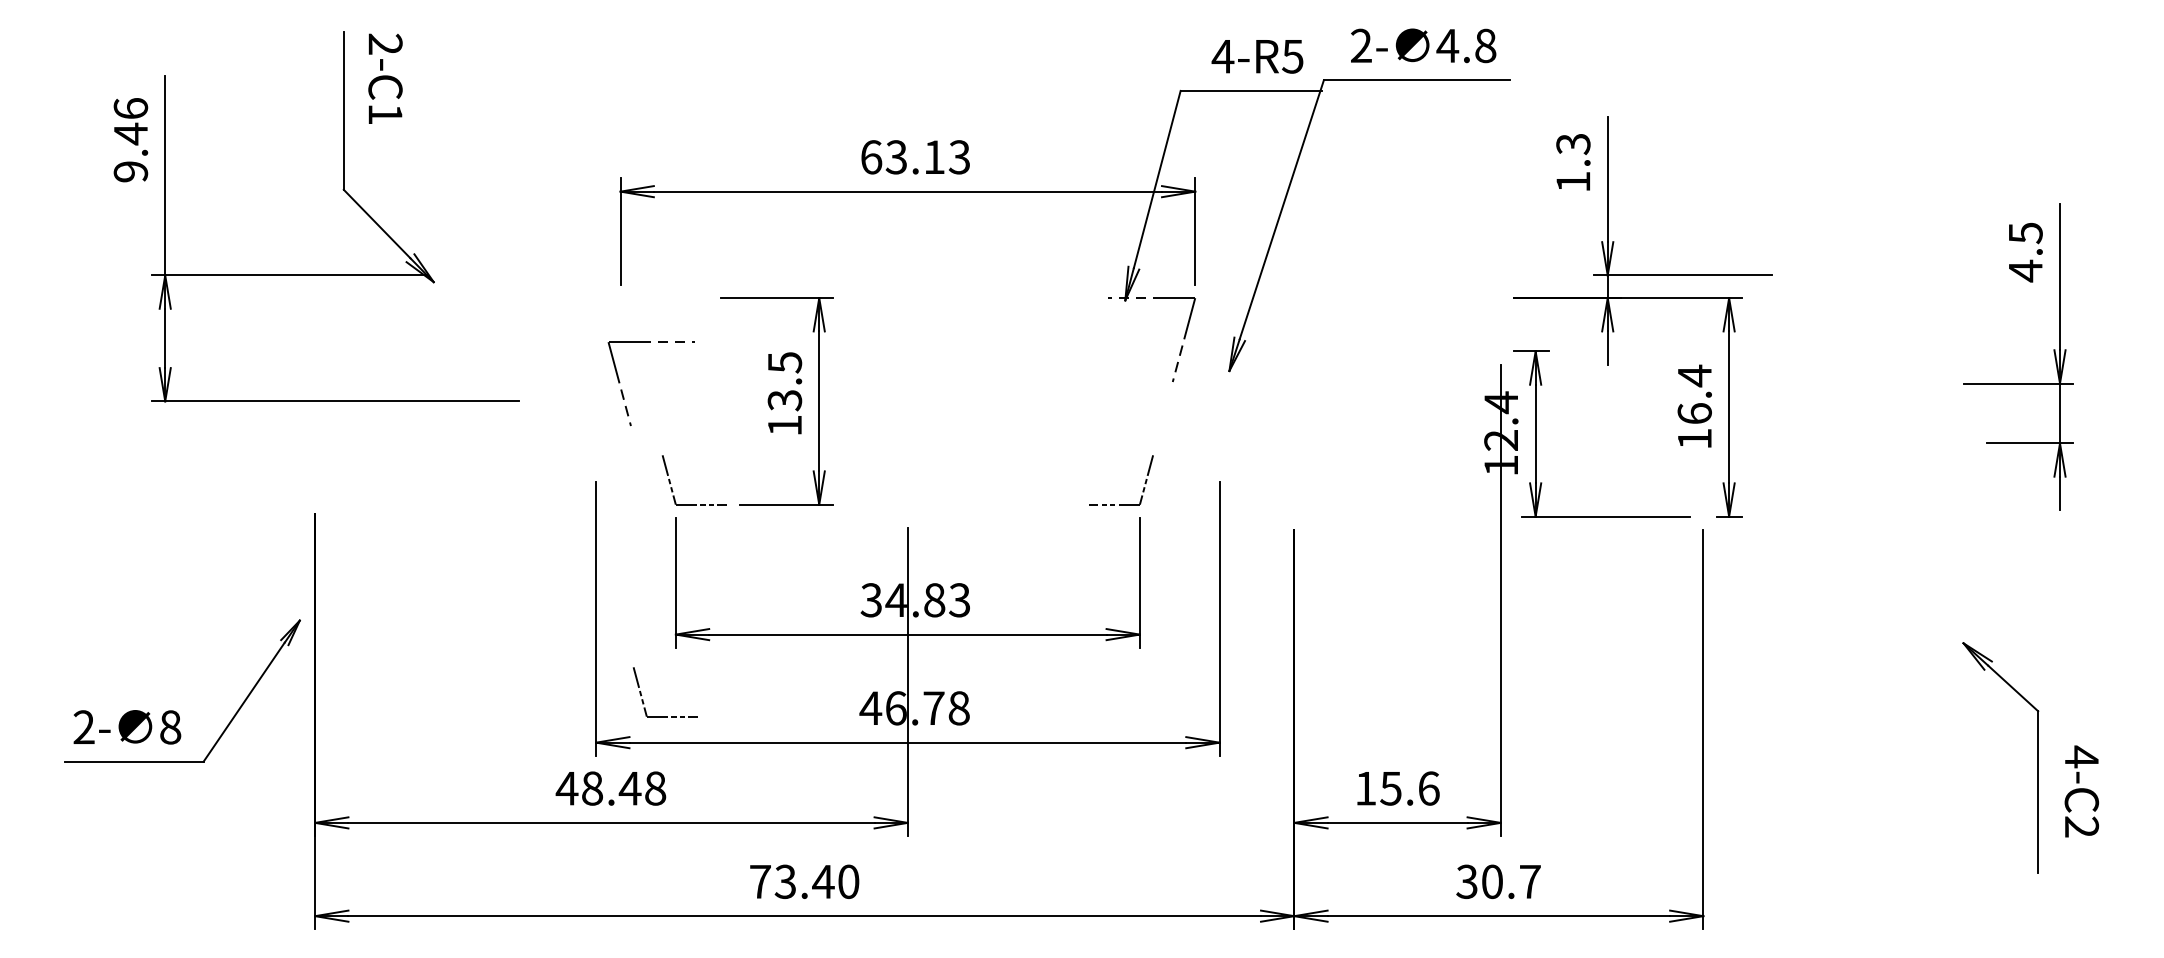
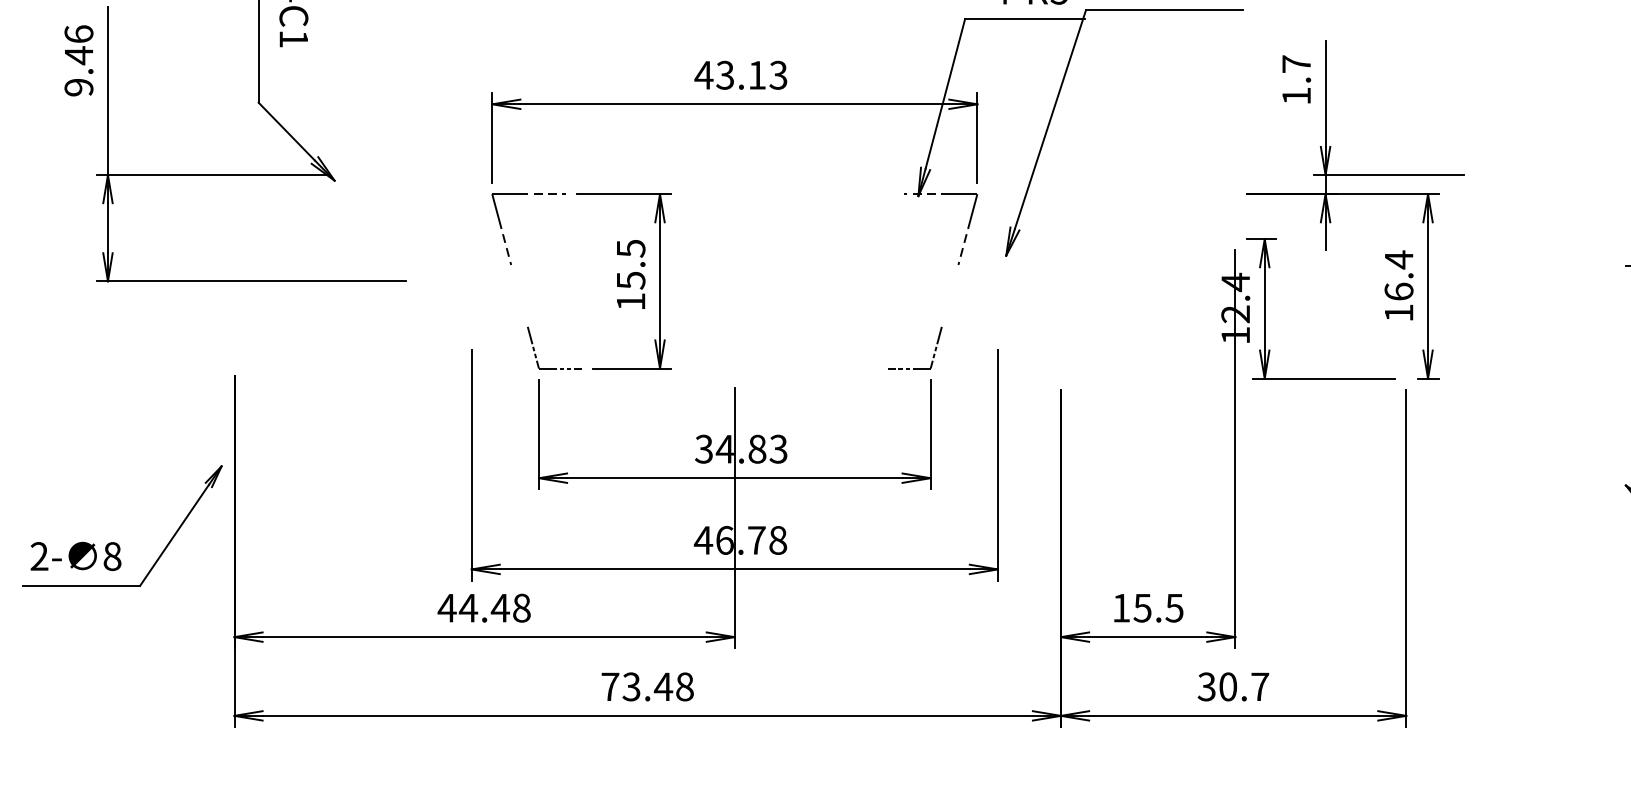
text: (1573, 144) -> (1296, 64), 1.3 -> 1.7
text: (870, 157) -> (703, 75), 63.13 -> 43.13
part: (622, 389) -> (504, 234), moved
text: (784, 400) -> (630, 280), 13.5 -> 15.5
part: (643, 699) -> (511, 532), removed
text: (591, 788) -> (467, 608), 48.48 -> 44.48
text: (1428, 788) -> (1174, 608), 15.6 -> 15.5
text: (848, 881) -> (684, 686), 73.40 -> 73.48

